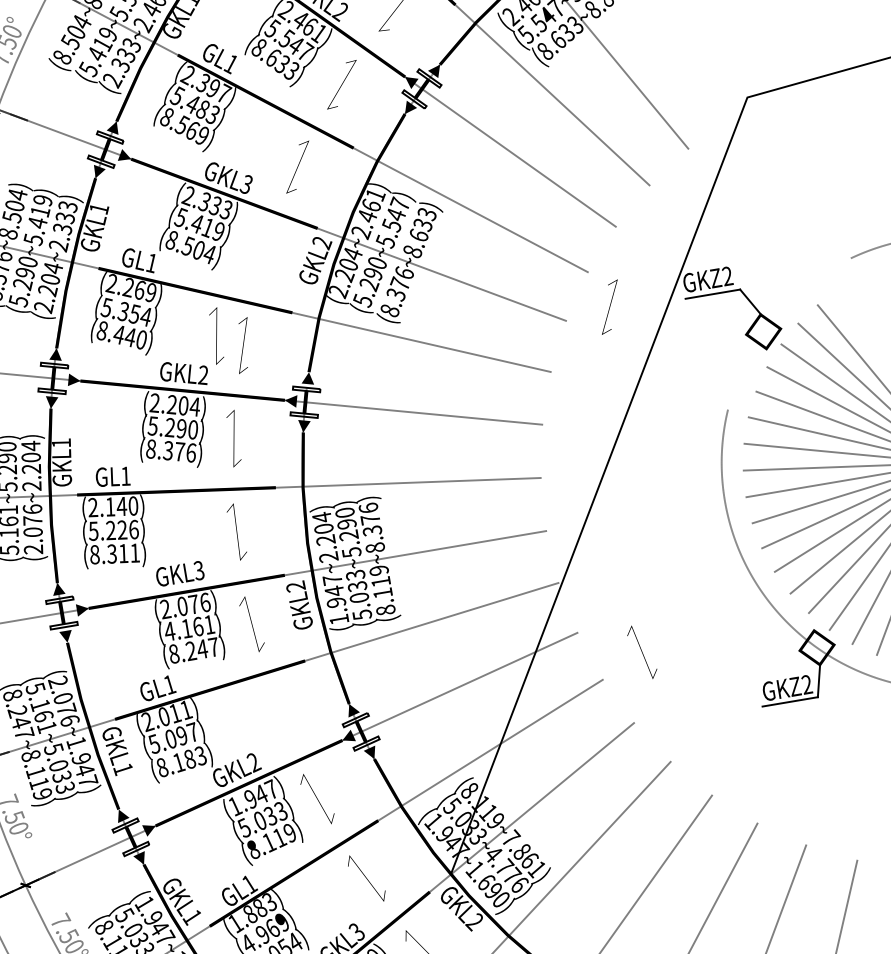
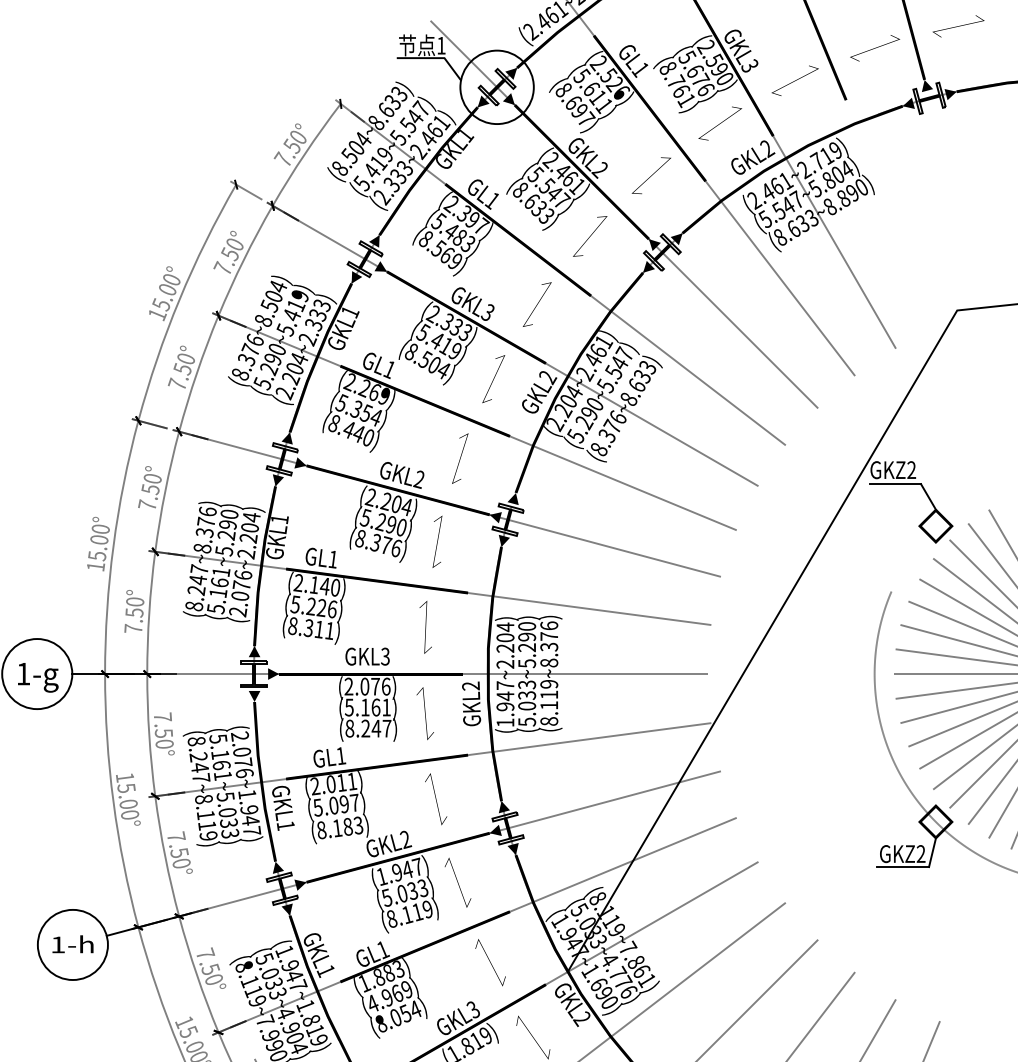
line: (609, 307) -> (493, 379), moved
line: (216, 335) -> (437, 445), removed
text: (169, 631) -> (349, 707), (4.161) -> (5.161)
line: (642, 652) -> (436, 799), moved

